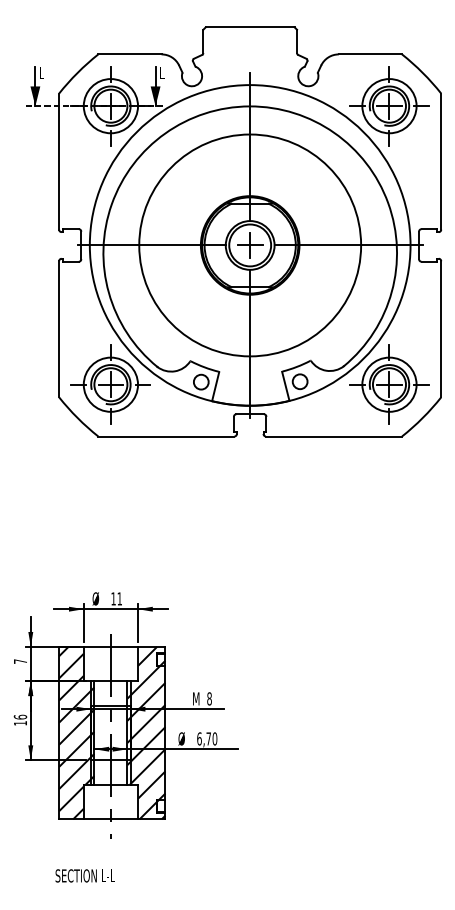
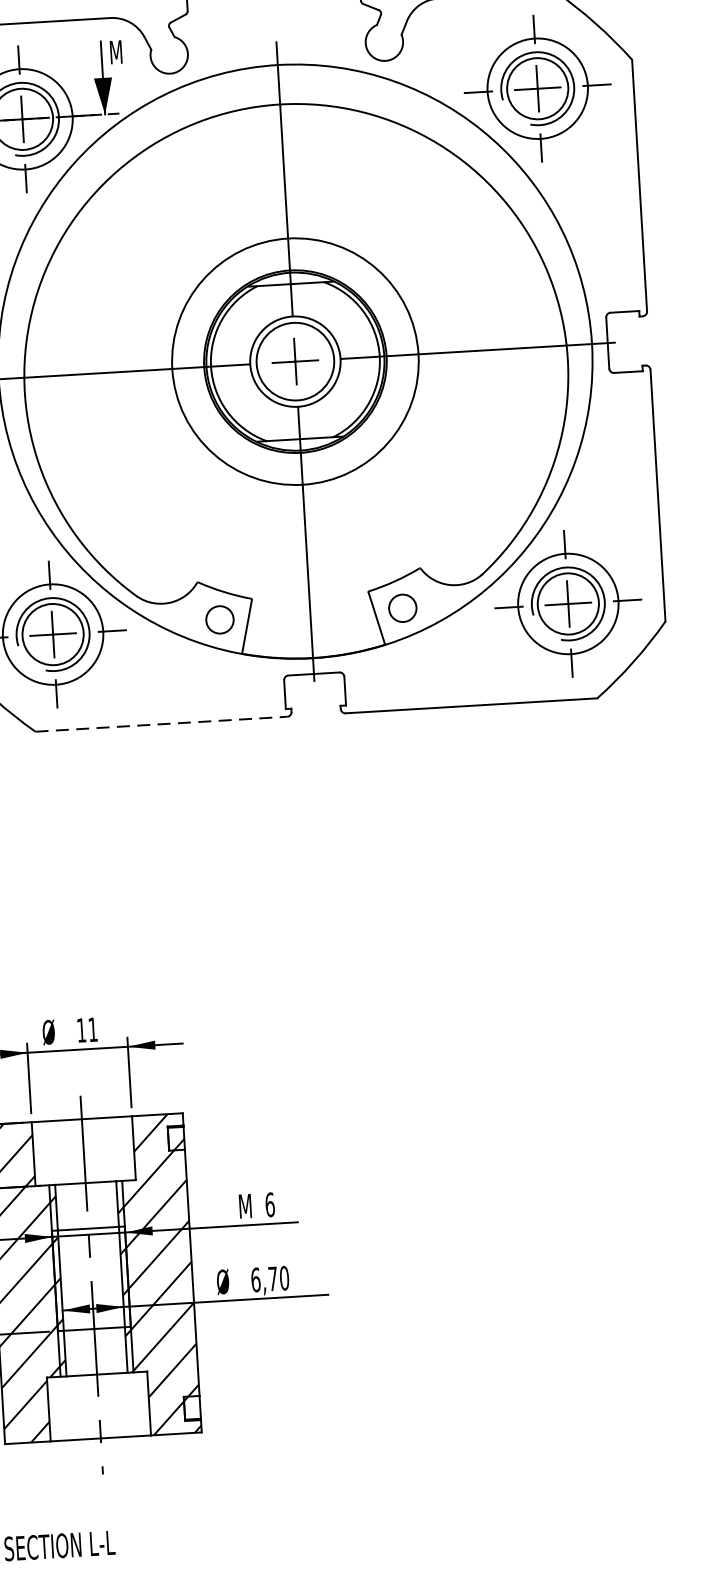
text: (163, 72) -> (116, 51), L -> M
circle: (250, 245) -> (295, 361), size x0.6
line: (166, 436) -> (161, 724), solid -> dashed
text: (209, 698) -> (269, 1204), 8 -> 6

